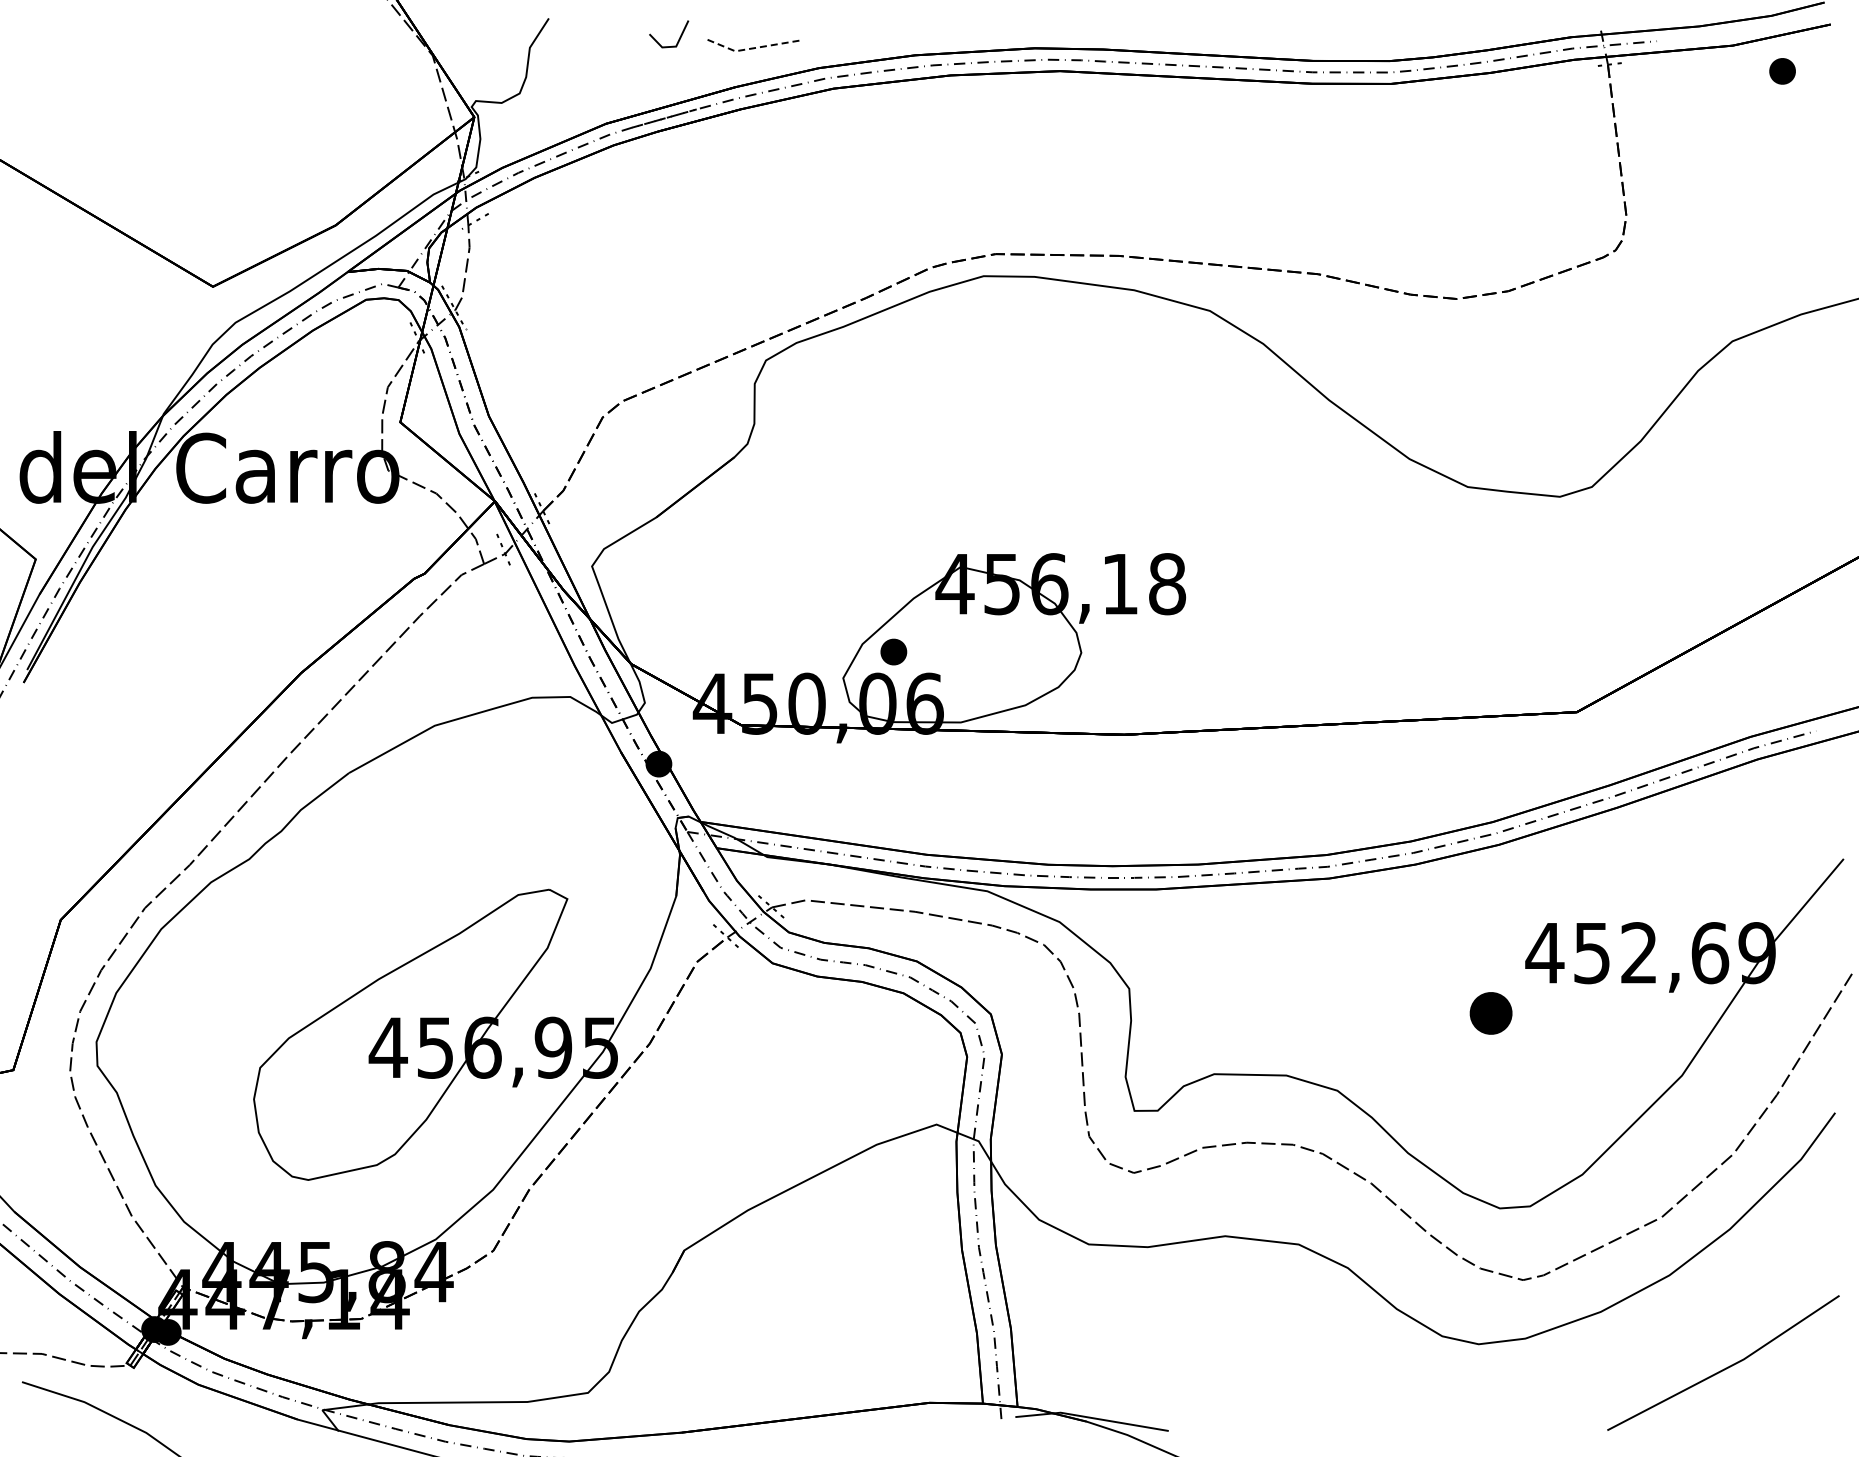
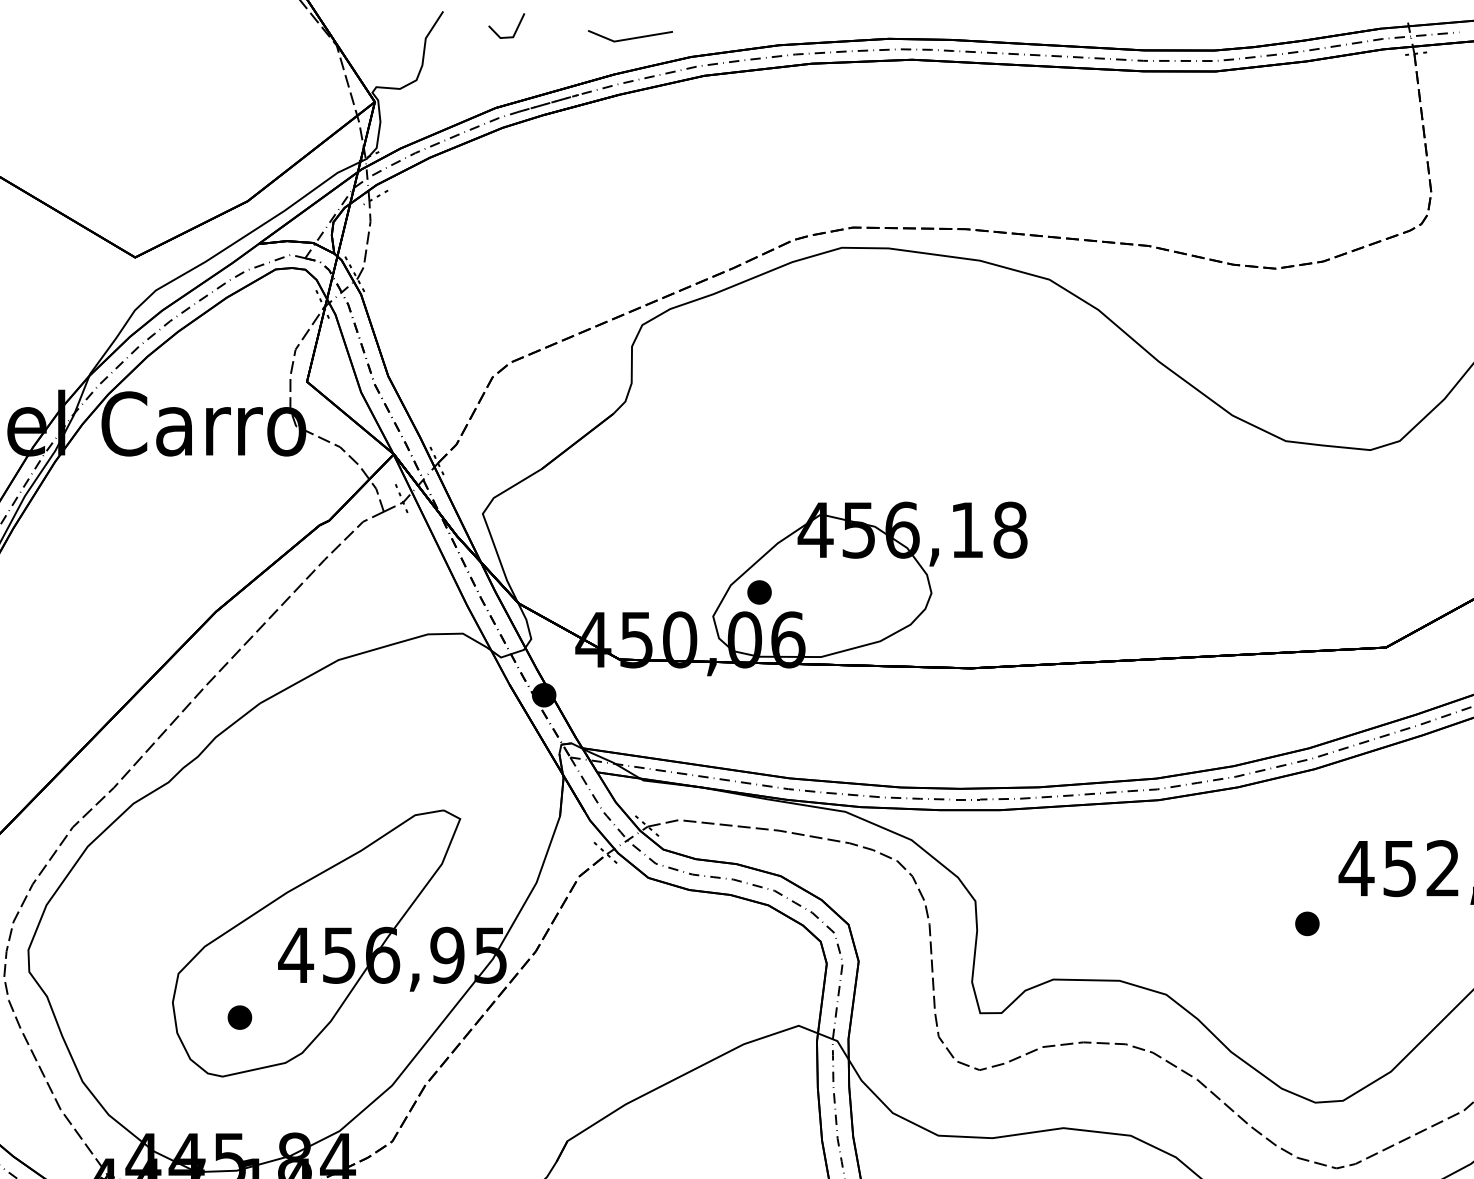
line: (678, 39) -> (515, 30), moved
line: (751, 48) -> (629, 39), dashed -> solid
part: (1491, 1013) -> (1307, 923), size x0.62
part: (326, 1115) -> (239, 1017), added

